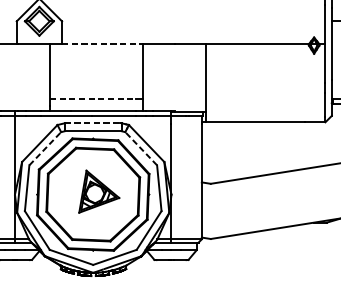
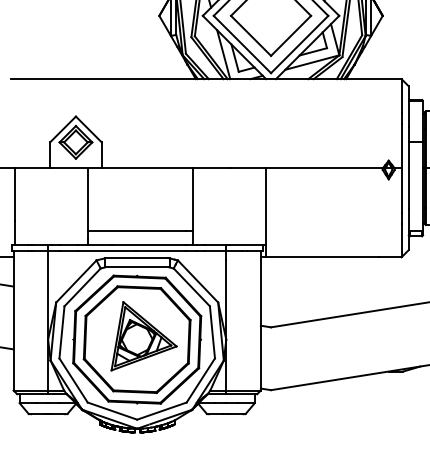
line: (102, 44) -> (147, 168), dashed -> solid
line: (93, 98) -> (137, 230), dashed -> solid
line: (92, 123) -> (136, 258), dashed -> solid
line: (45, 148) -> (82, 287), dashed -> solid
line: (140, 148) -> (191, 287), dashed -> solid
part: (98, 191) -> (143, 336), size x1.43

